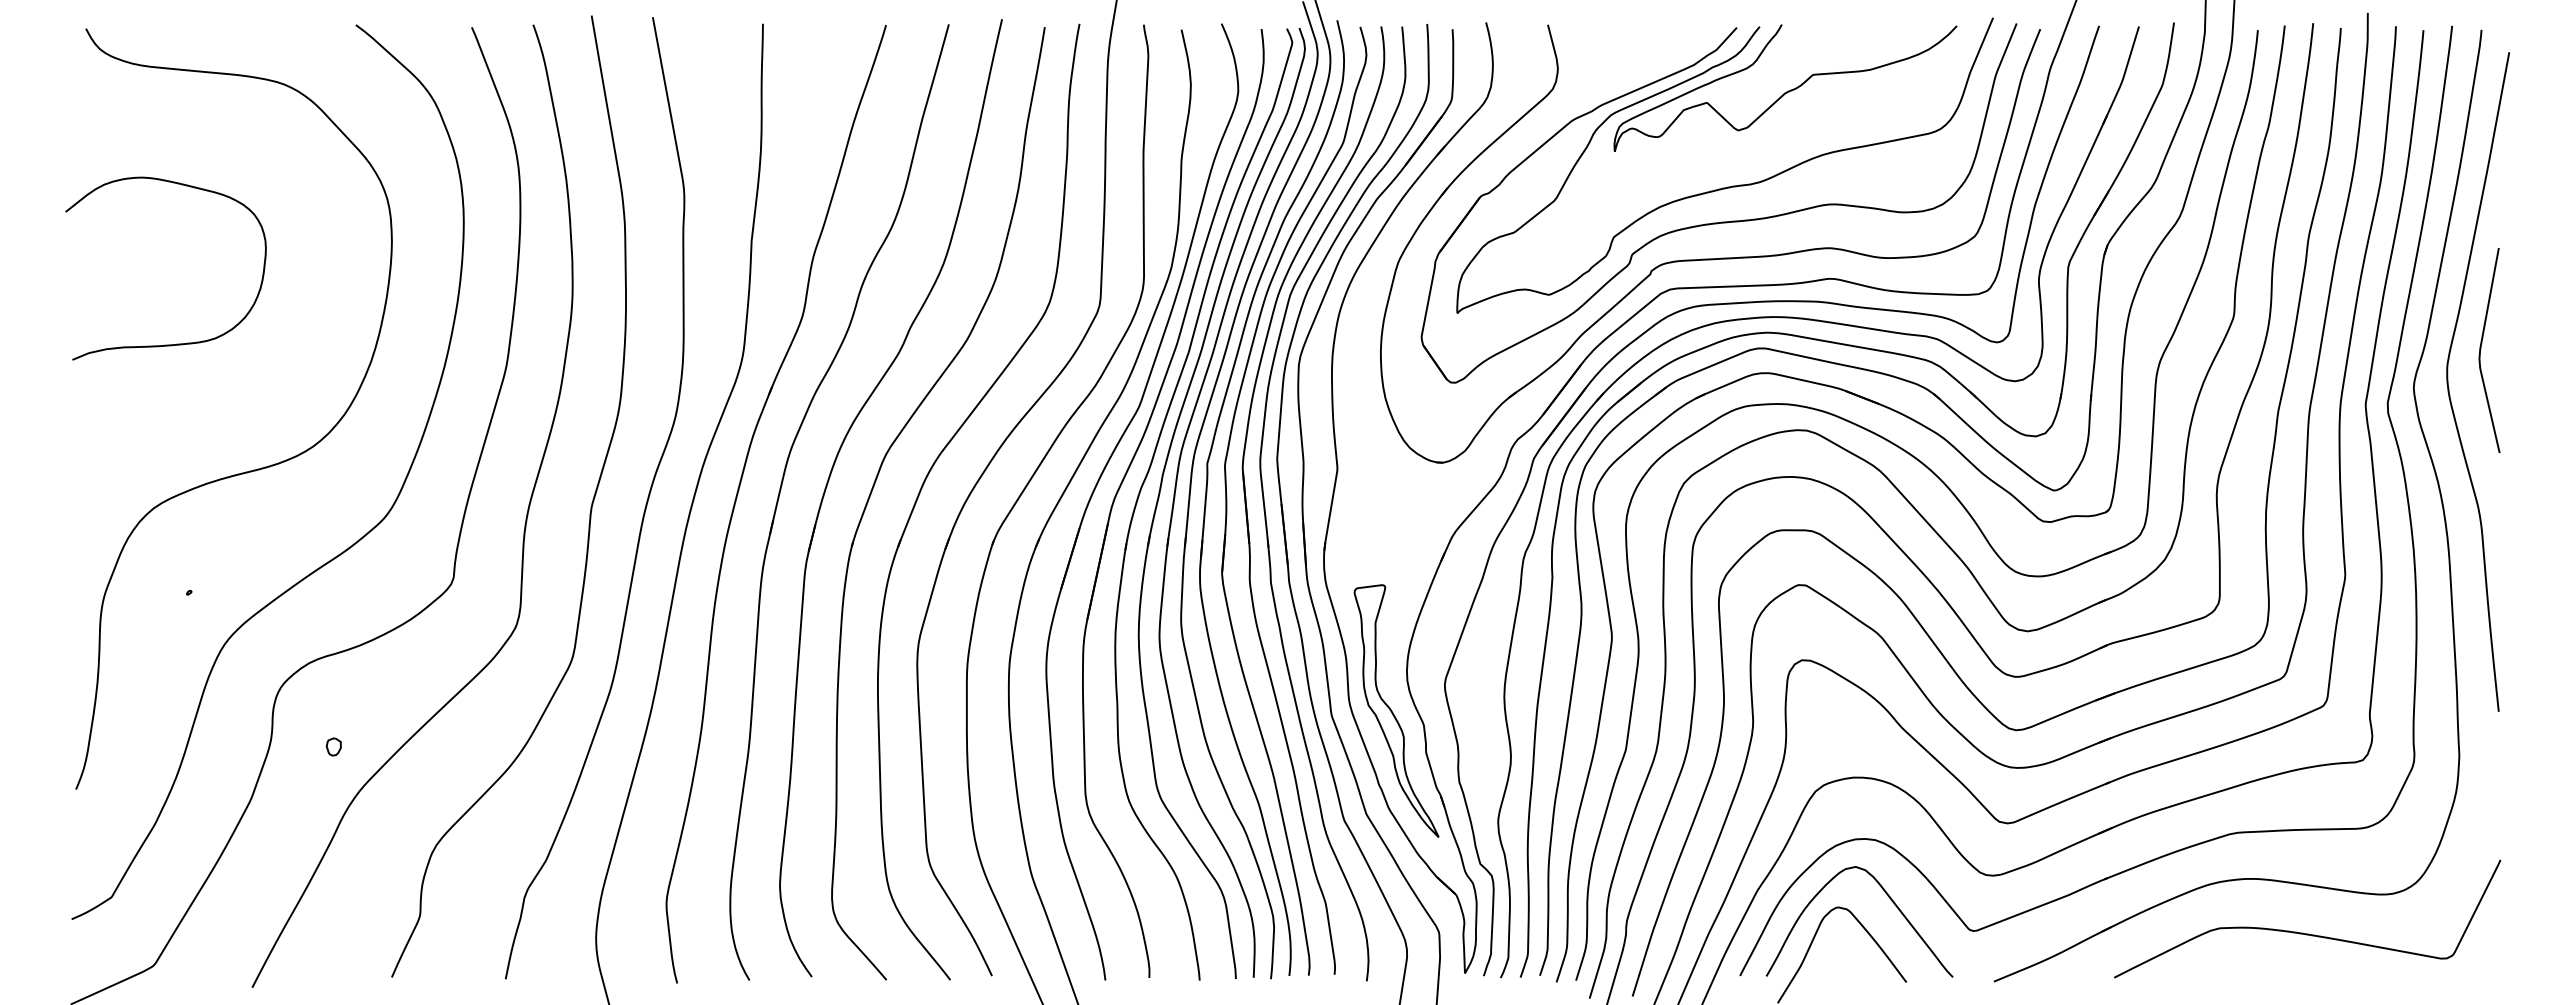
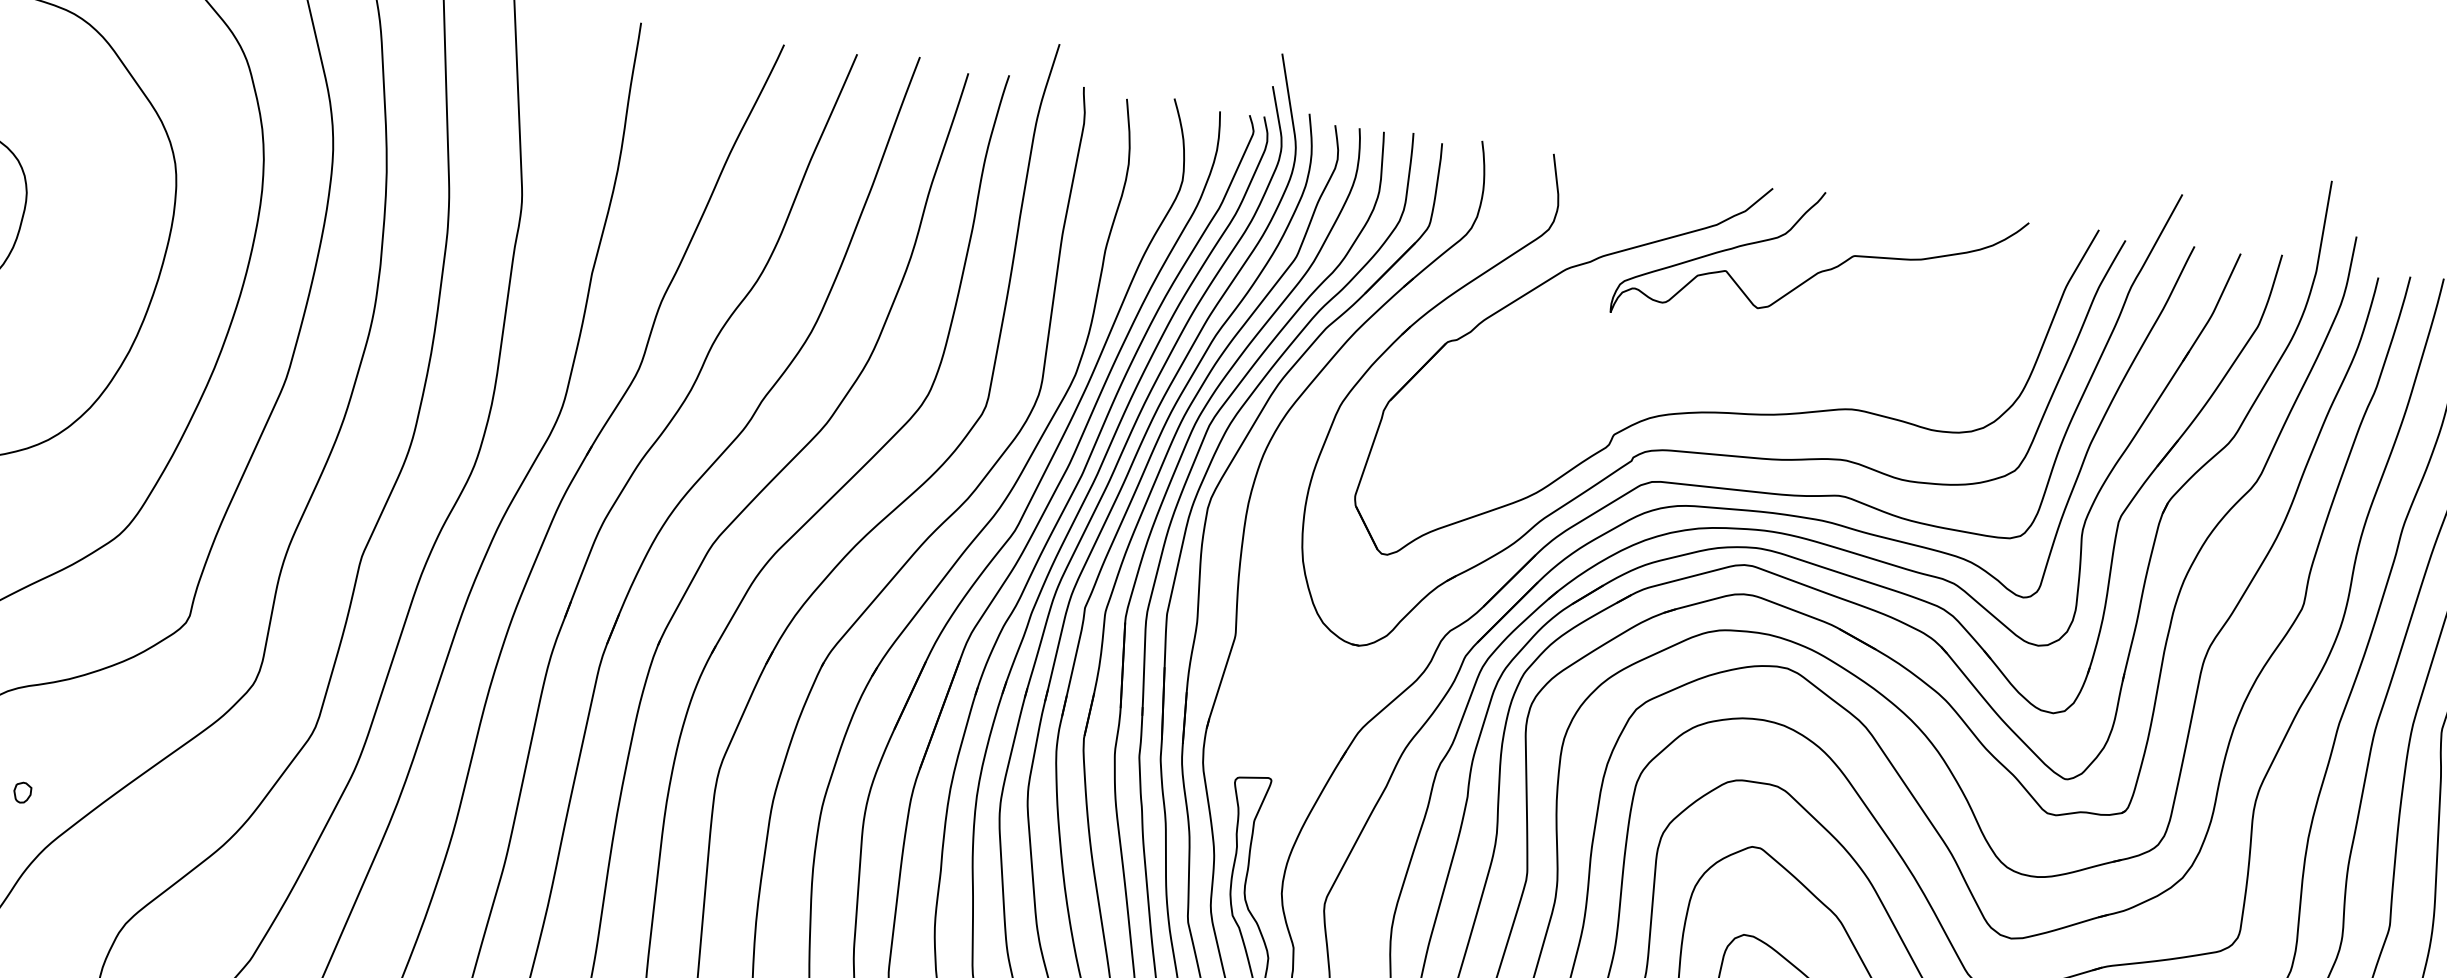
curve: (1727, 186) -> (1735, 371), removed

